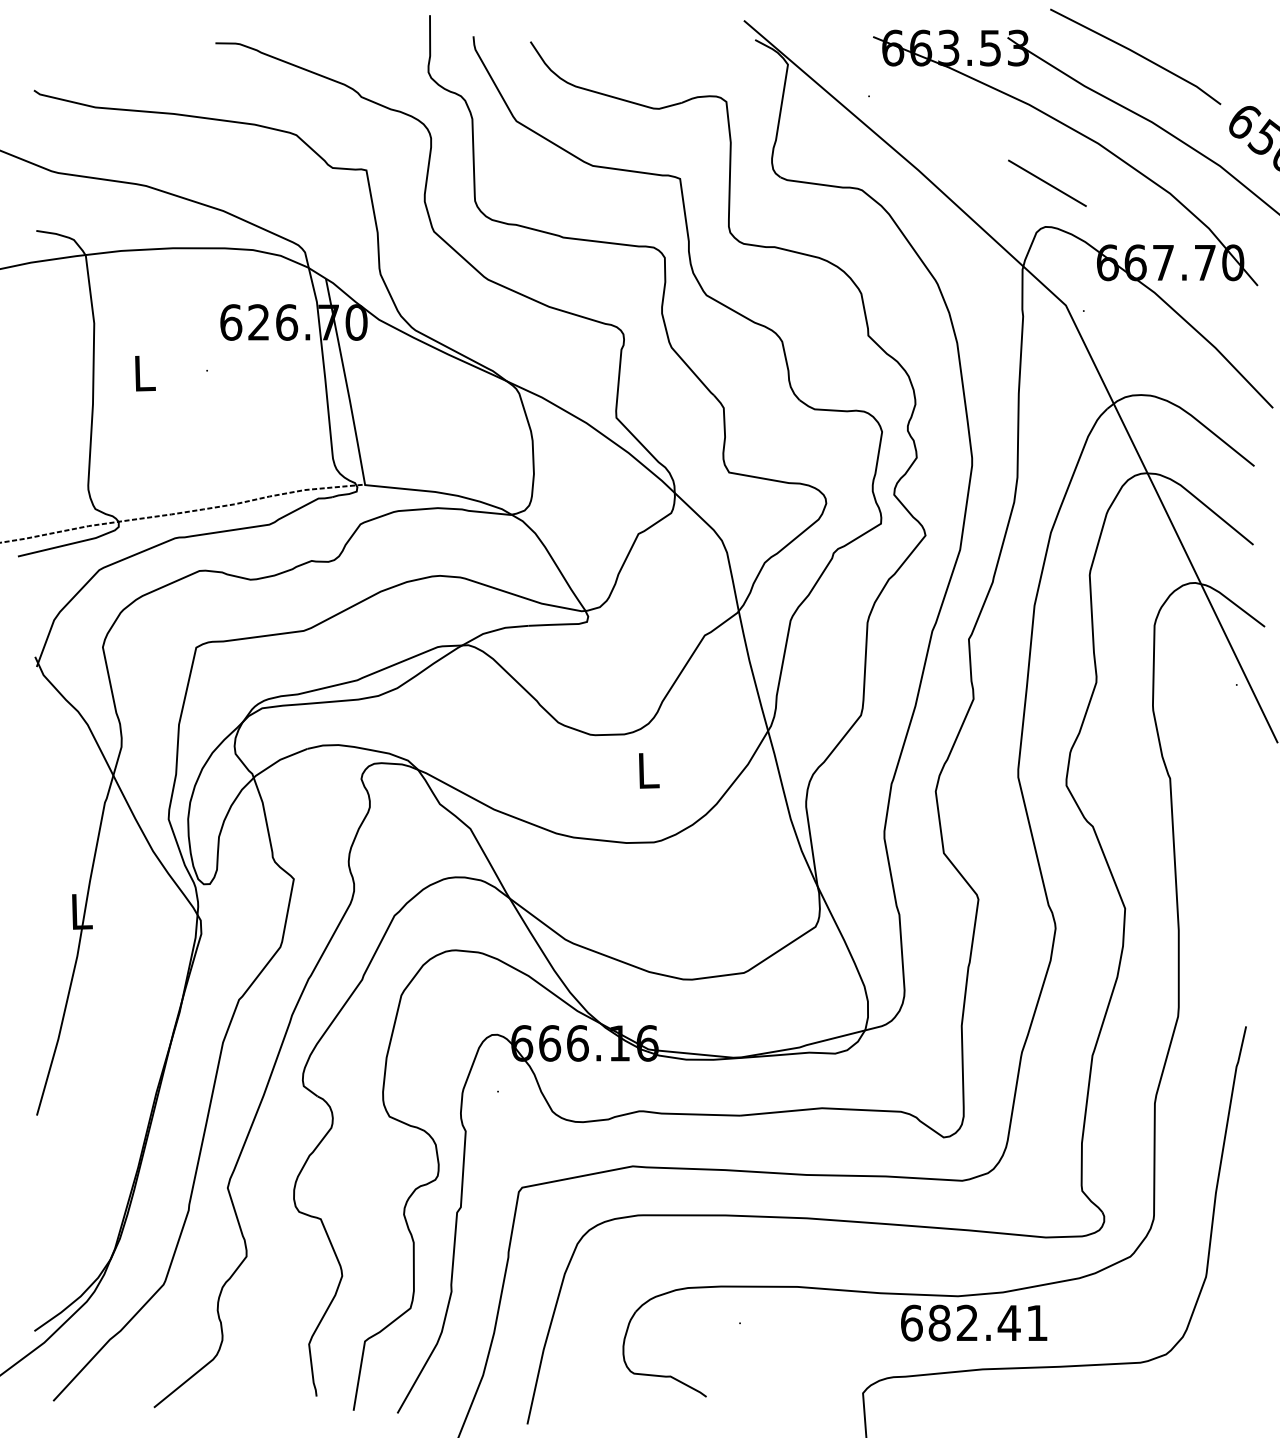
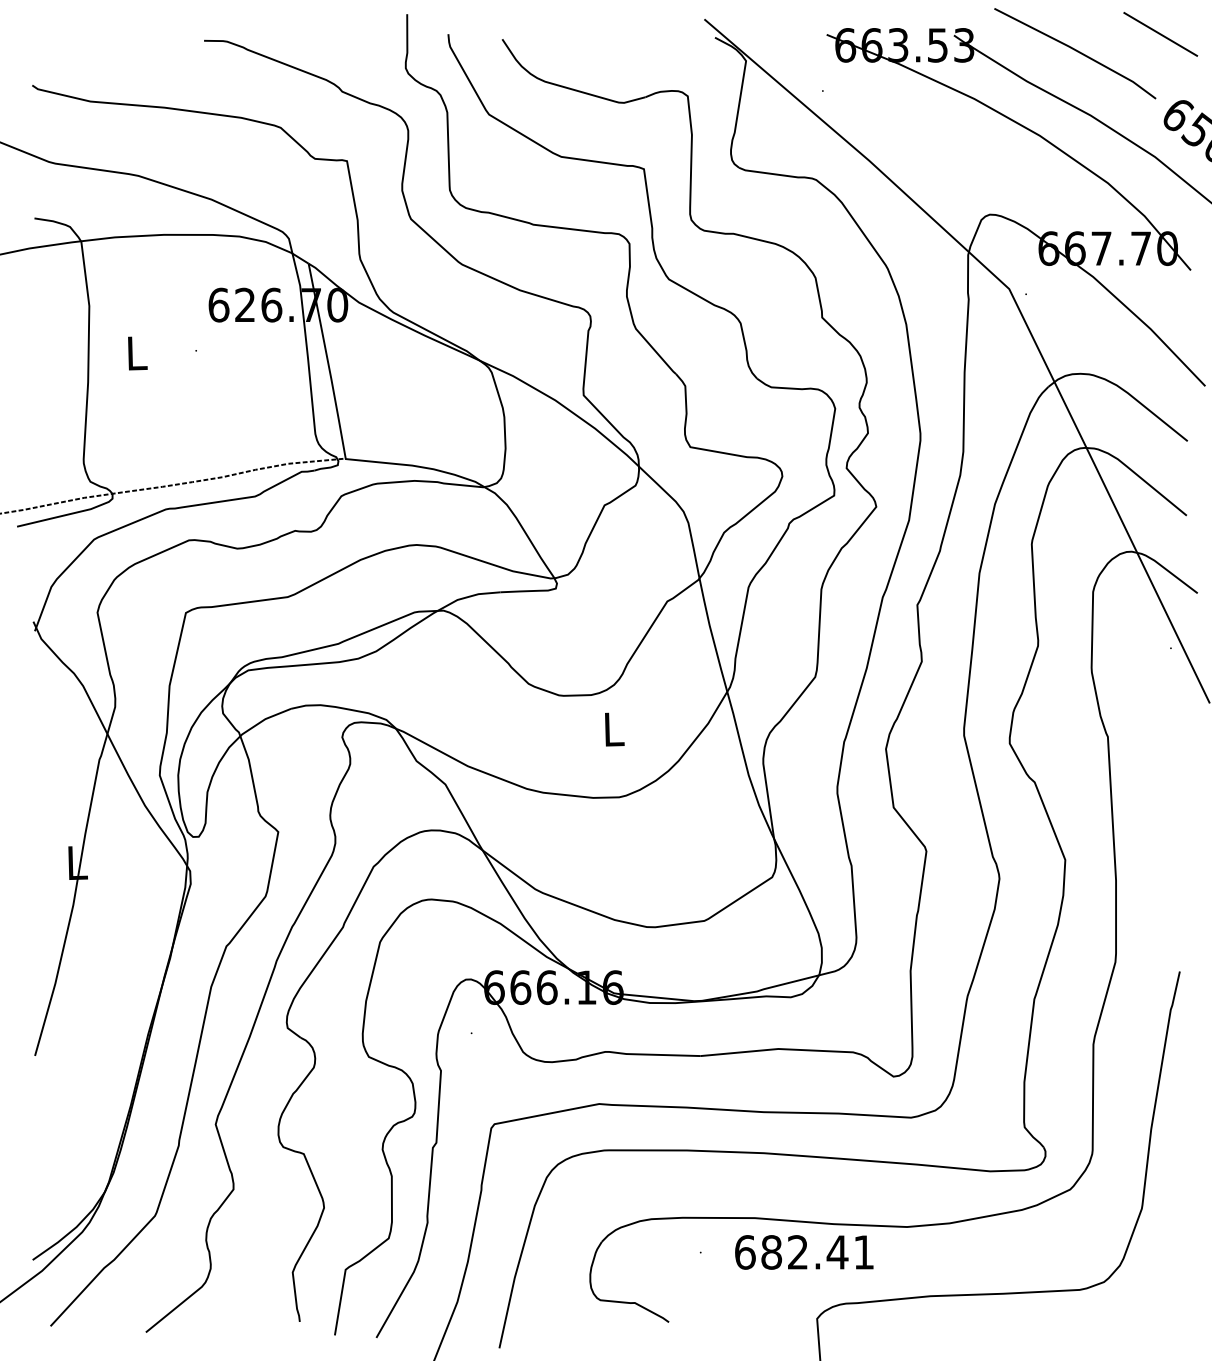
line: (1047, 183) -> (1160, 34), moved
text: (974, 1323) -> (804, 1252), moved

